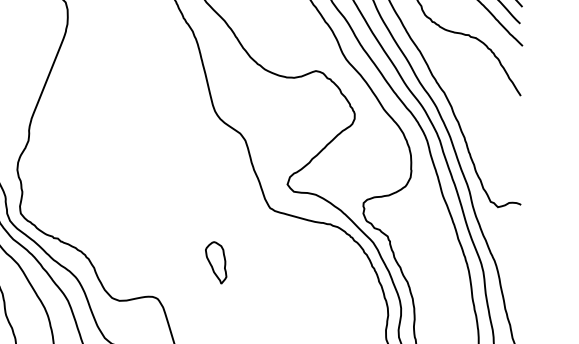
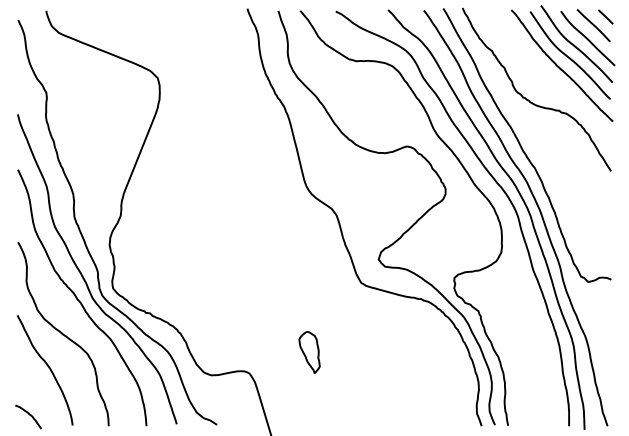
part: (216, 262) -> (309, 352), moved

